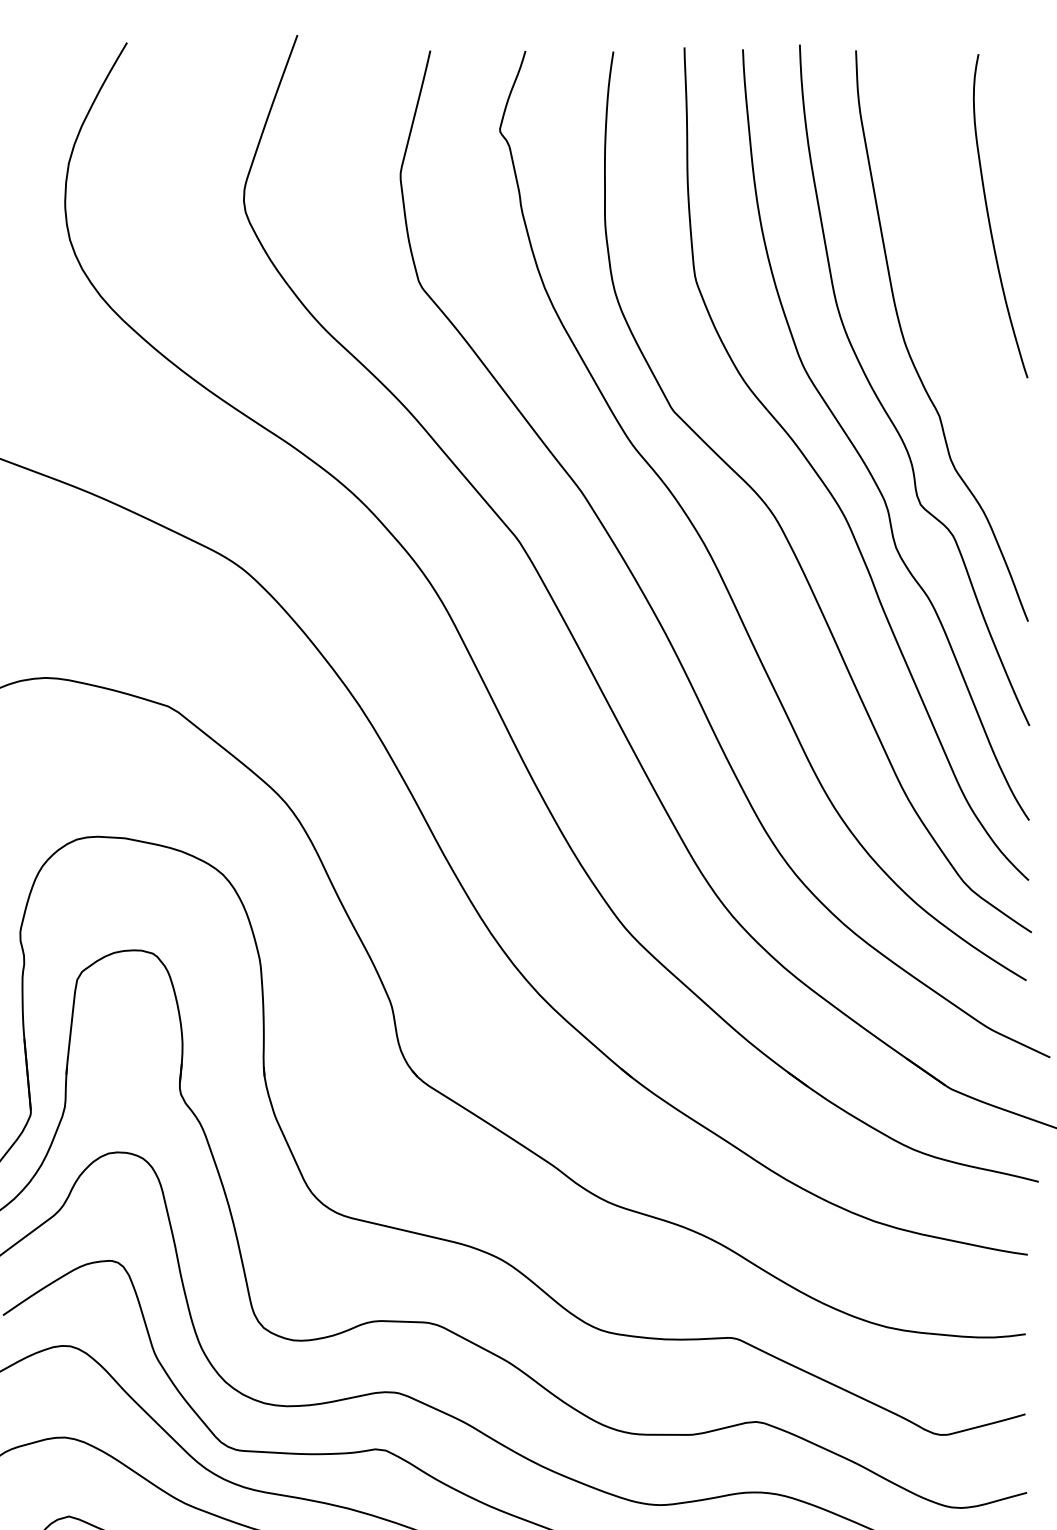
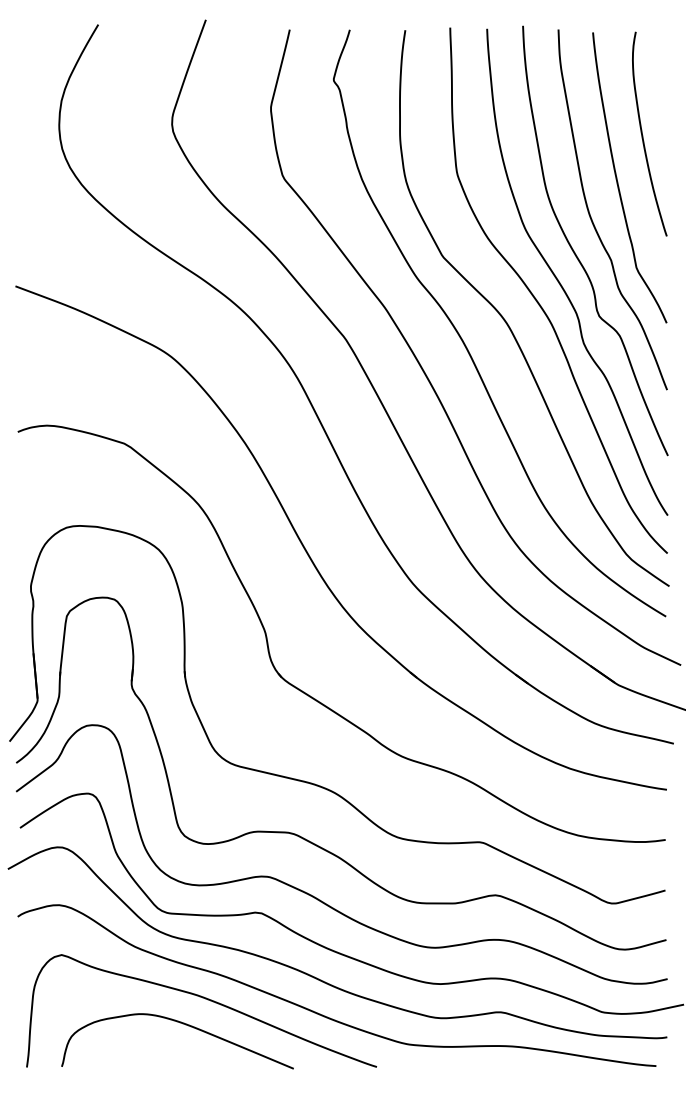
curve: (951, 291) -> (618, 181), added

